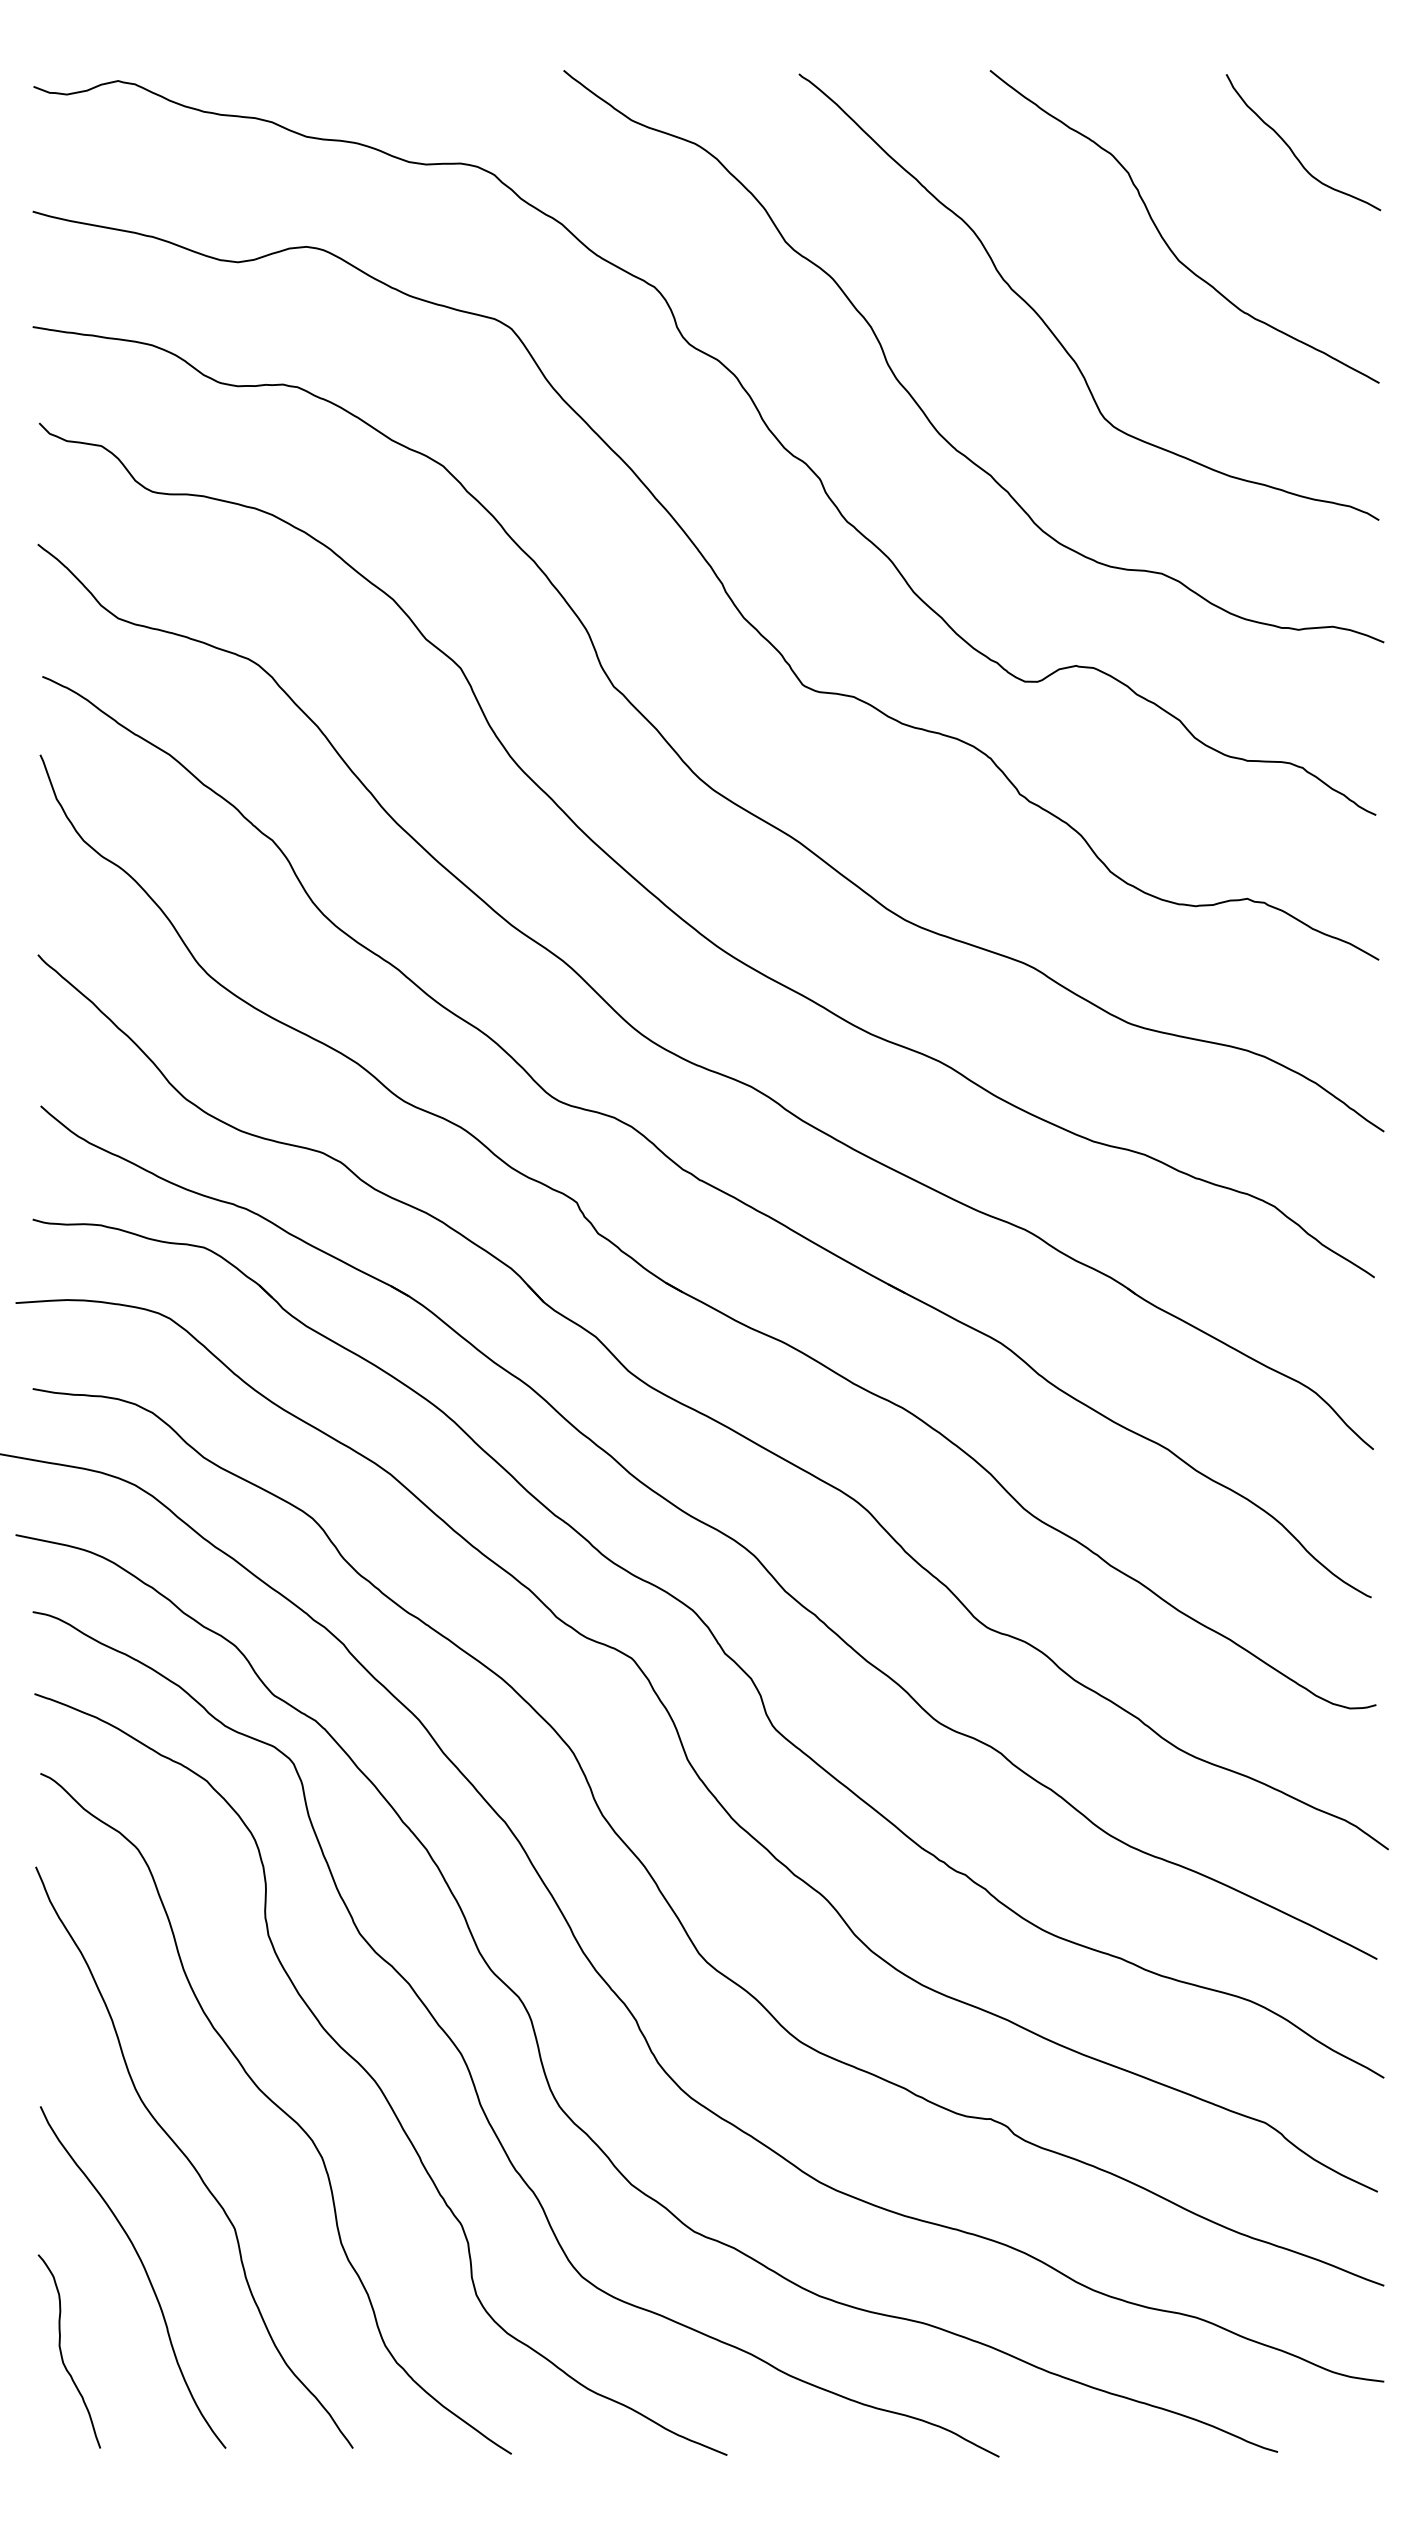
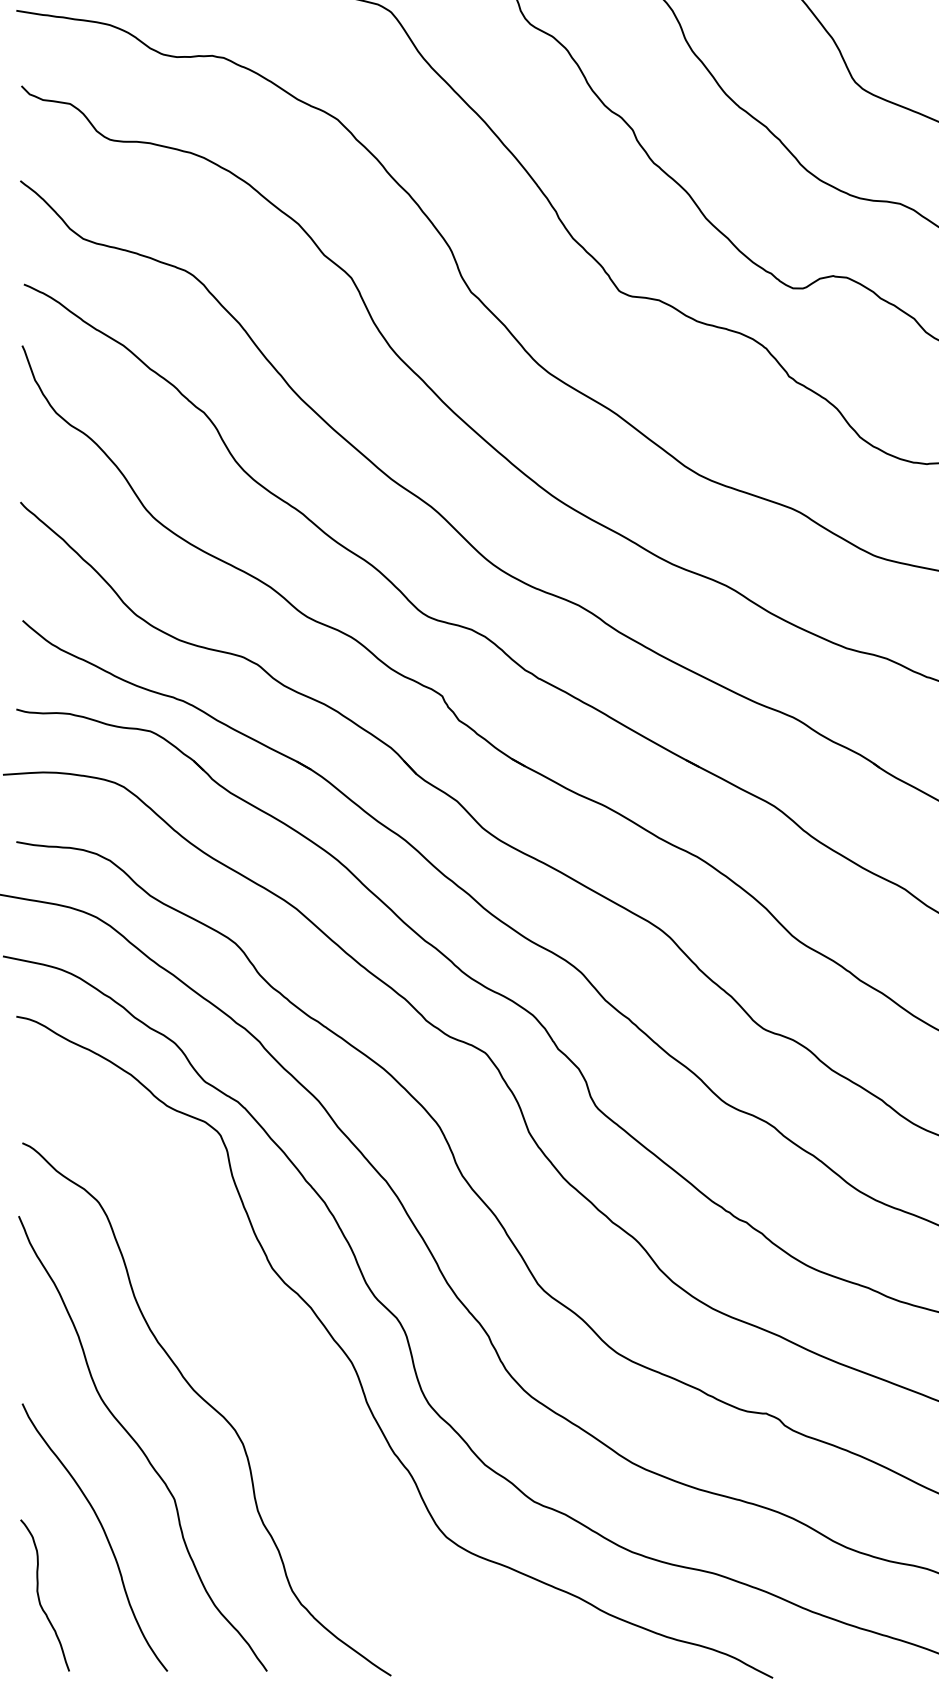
curve: (374, 2079) -> (283, 1382), removed

